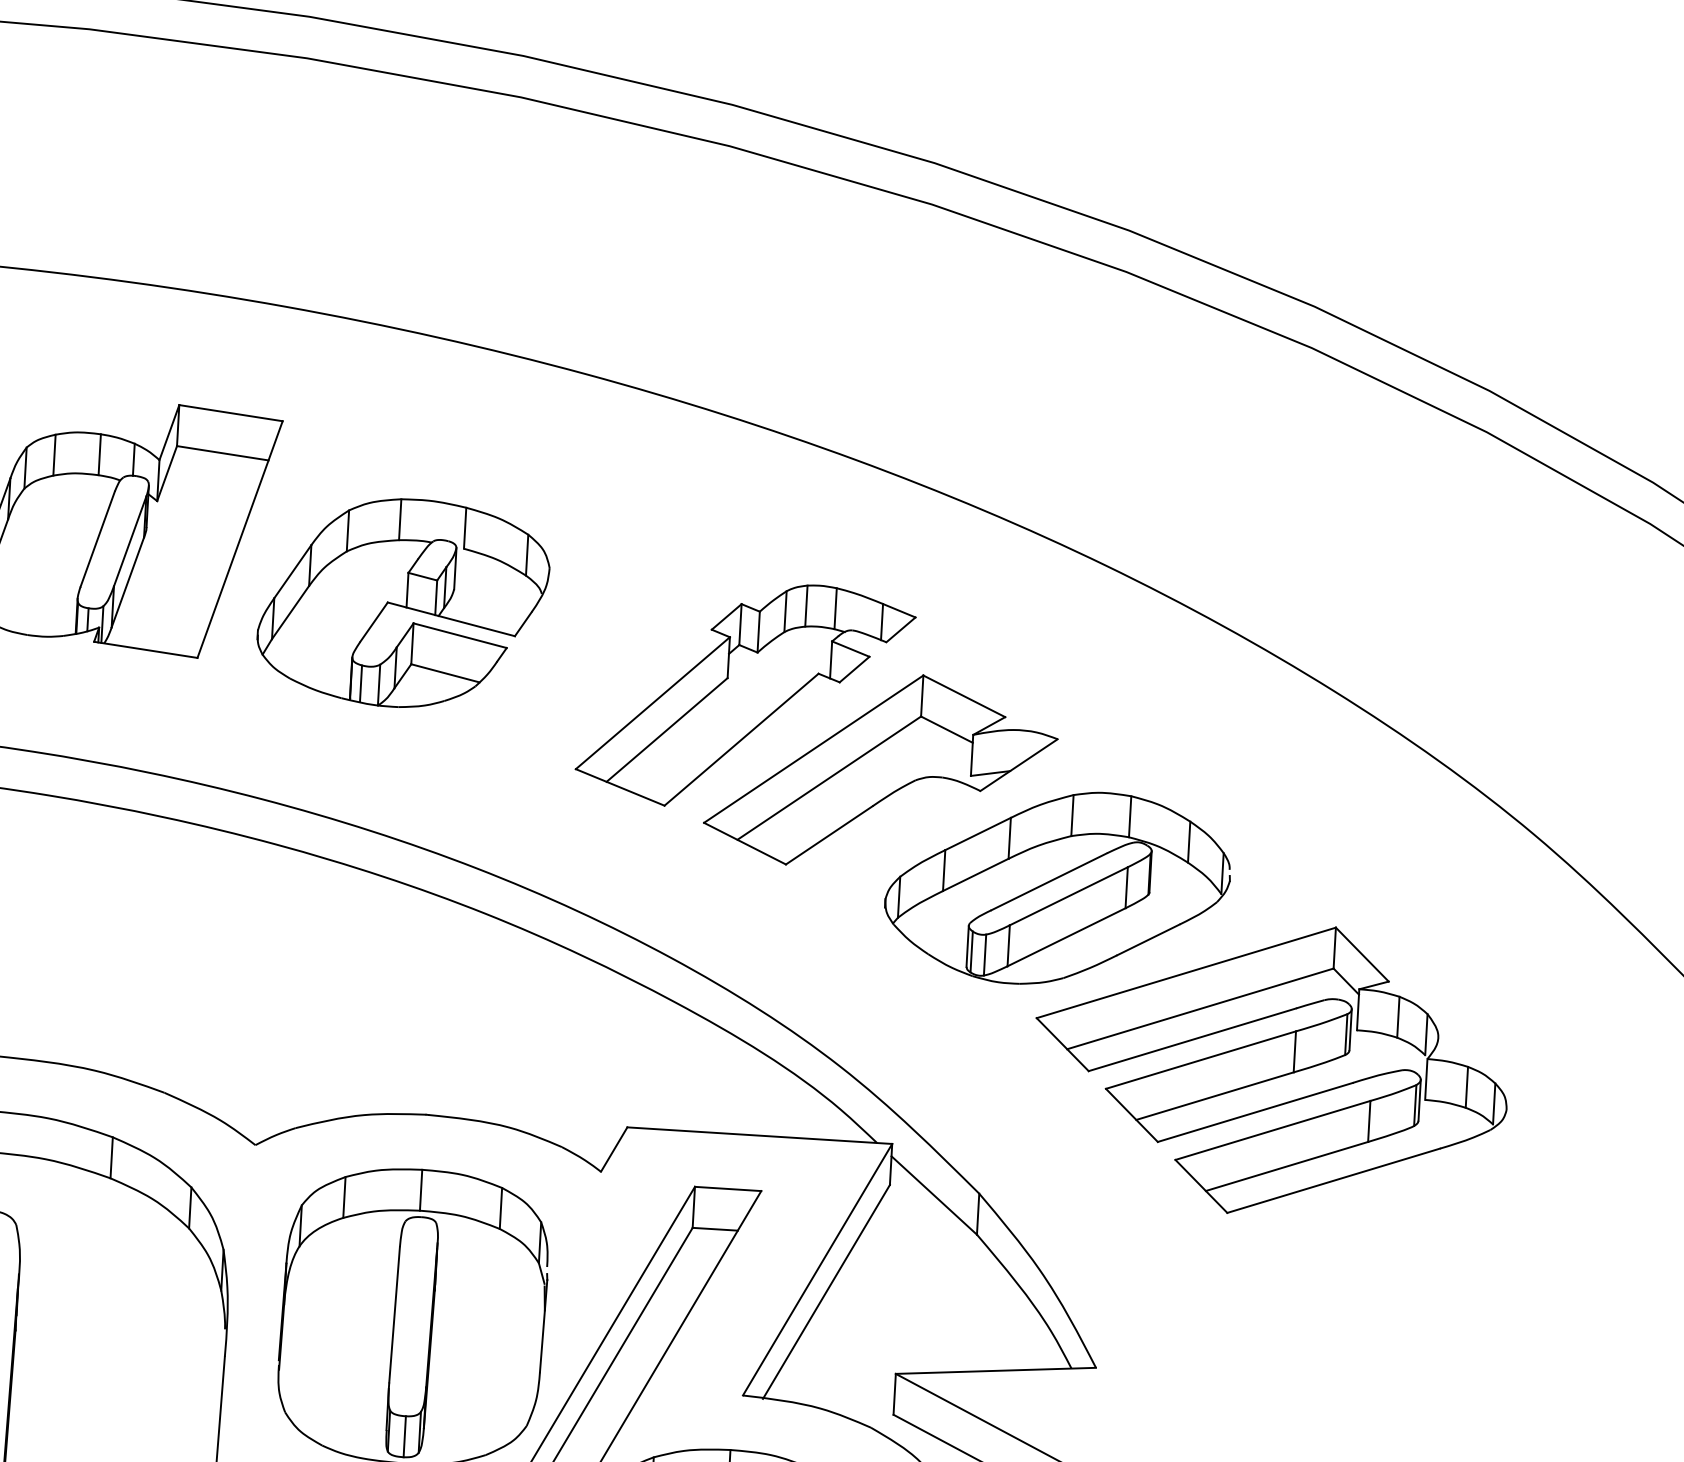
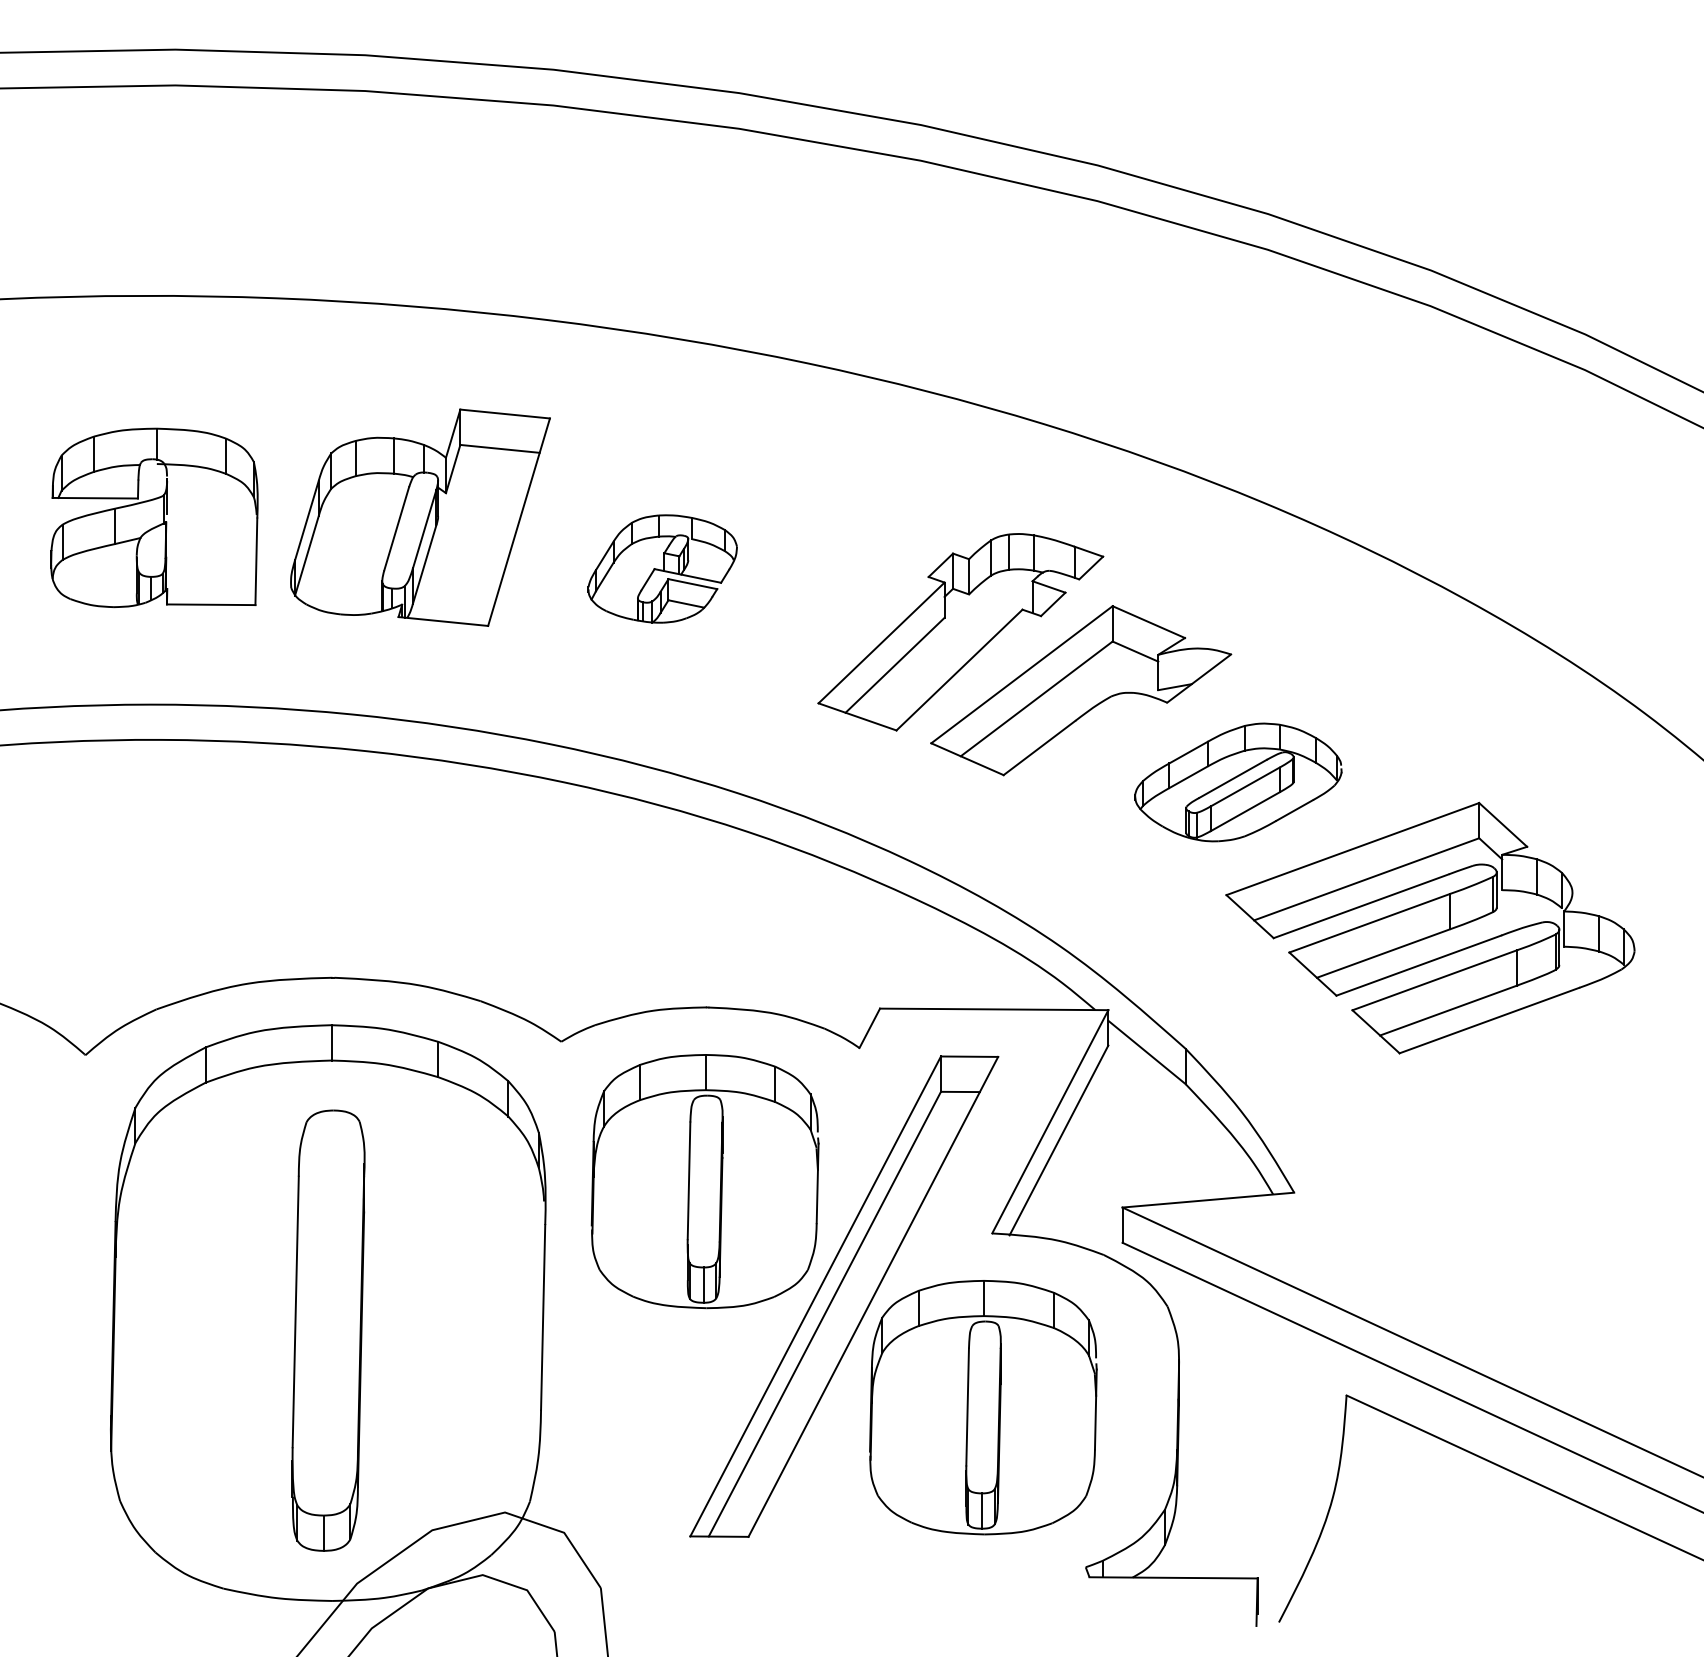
part: (403, 602) -> (662, 568), size x0.6
part: (1057, 888) -> (1238, 782), size x0.7

